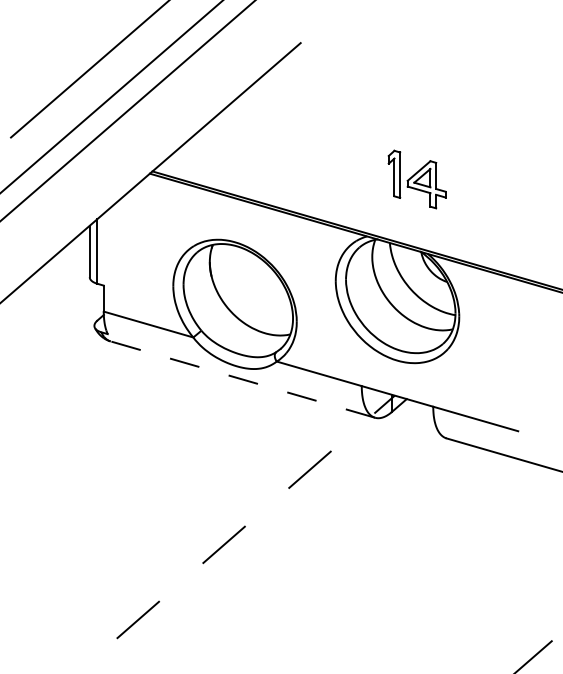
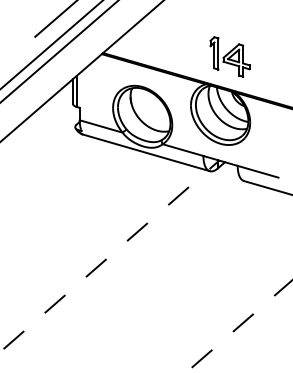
part: (416, 178) -> (229, 56), size x1.43
line: (242, 378) -> (146, 152), dashed -> solid

